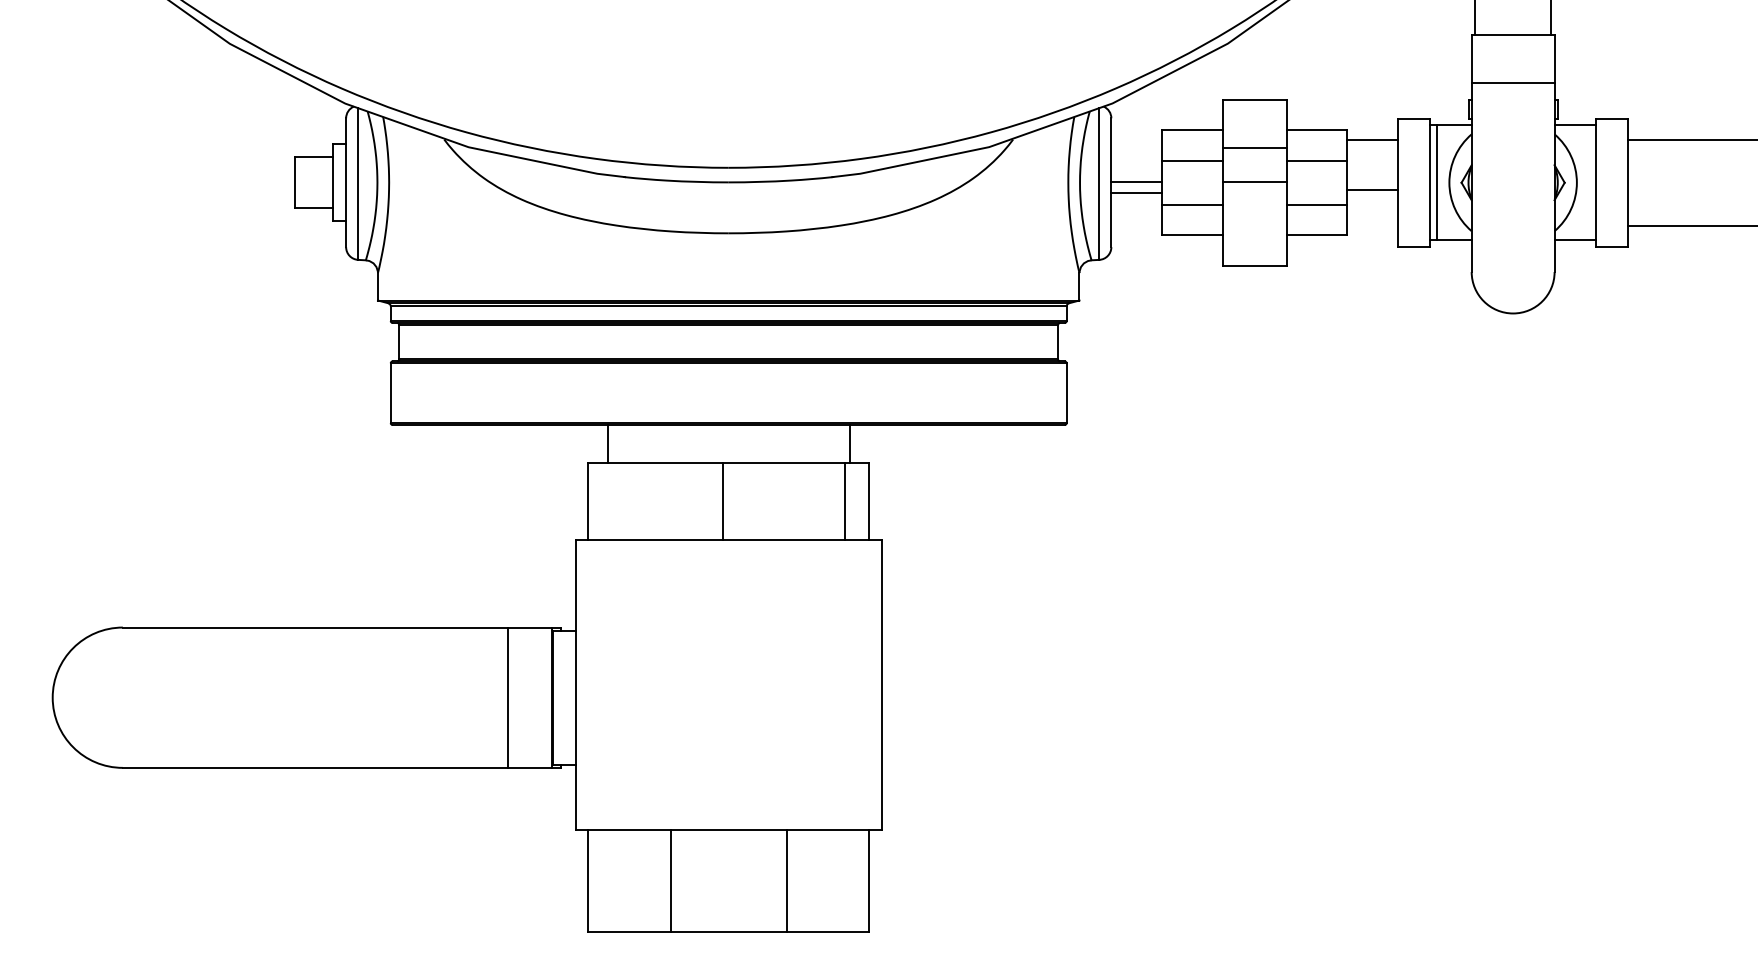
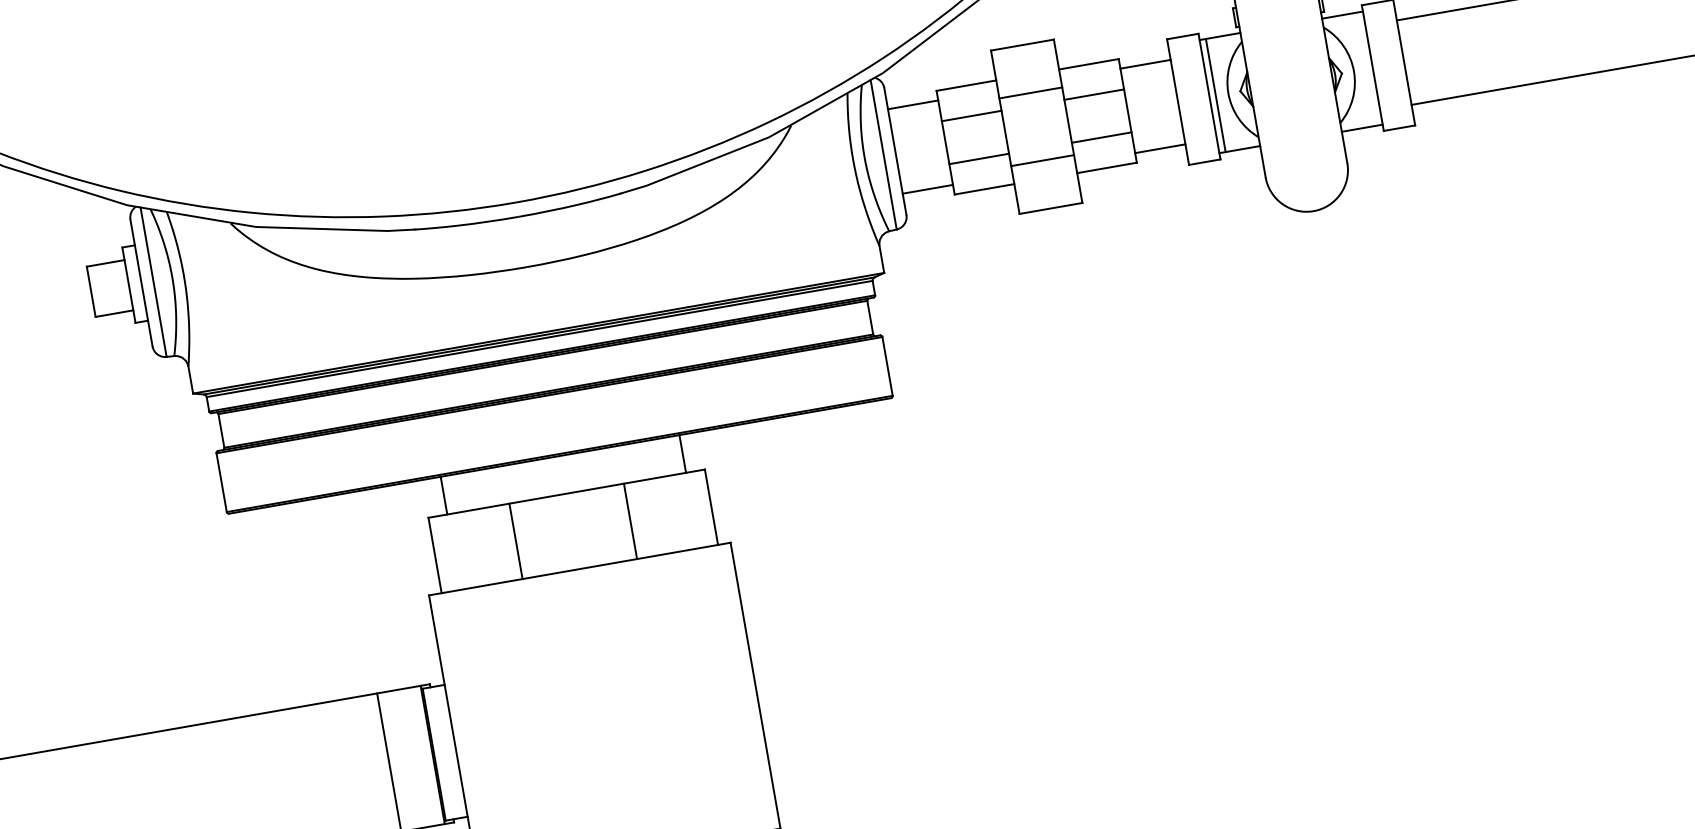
line: (1136, 181) -> (912, 104), moved
line: (1254, 182) -> (1042, 161), moved
line: (1372, 189) -> (1159, 148), moved
line: (1136, 192) -> (927, 189), moved
line: (722, 501) -> (515, 541), moved
line: (844, 501) -> (630, 521), moved

